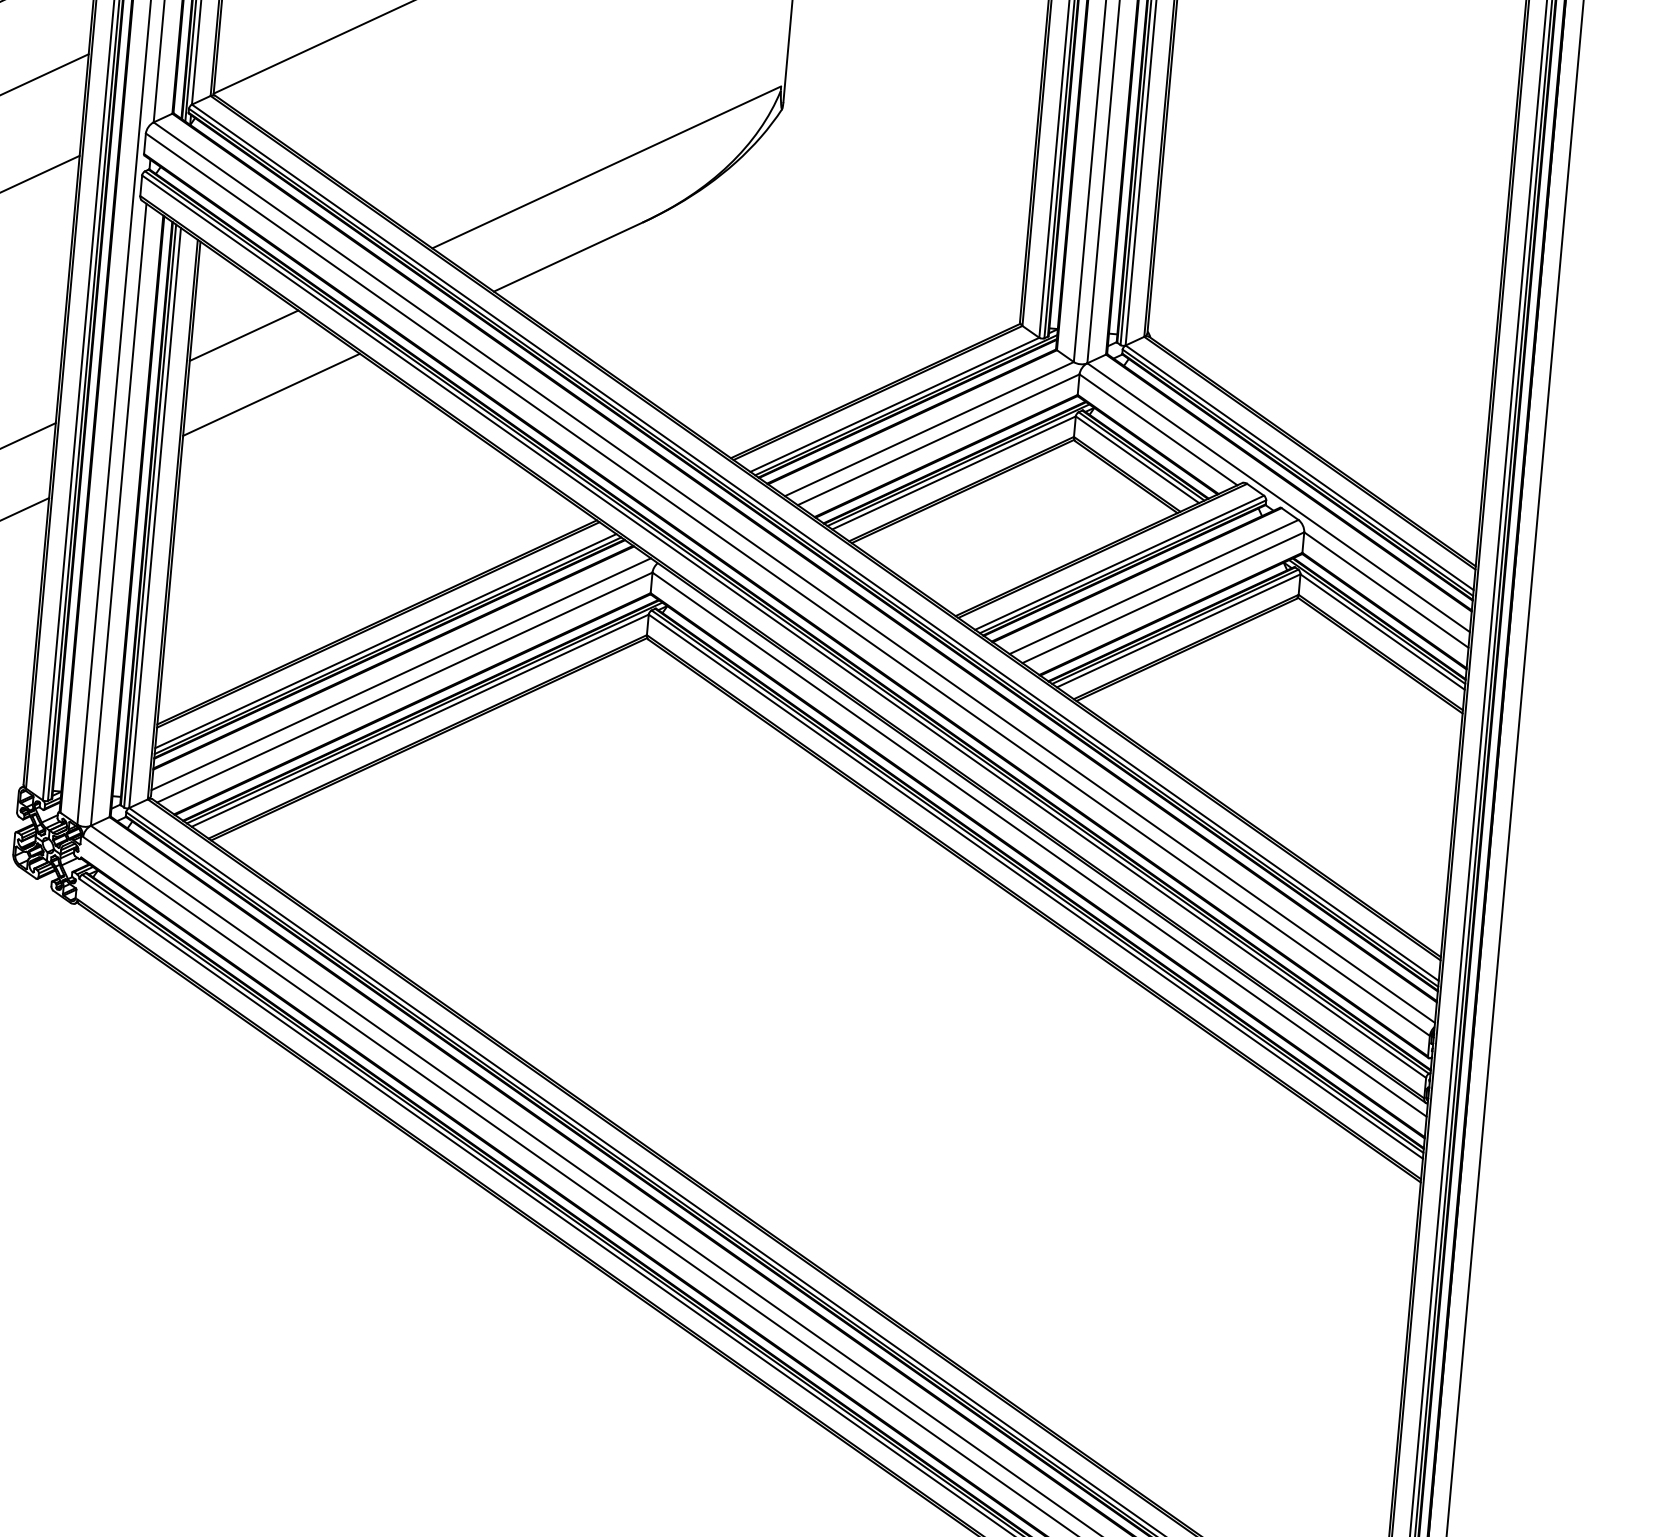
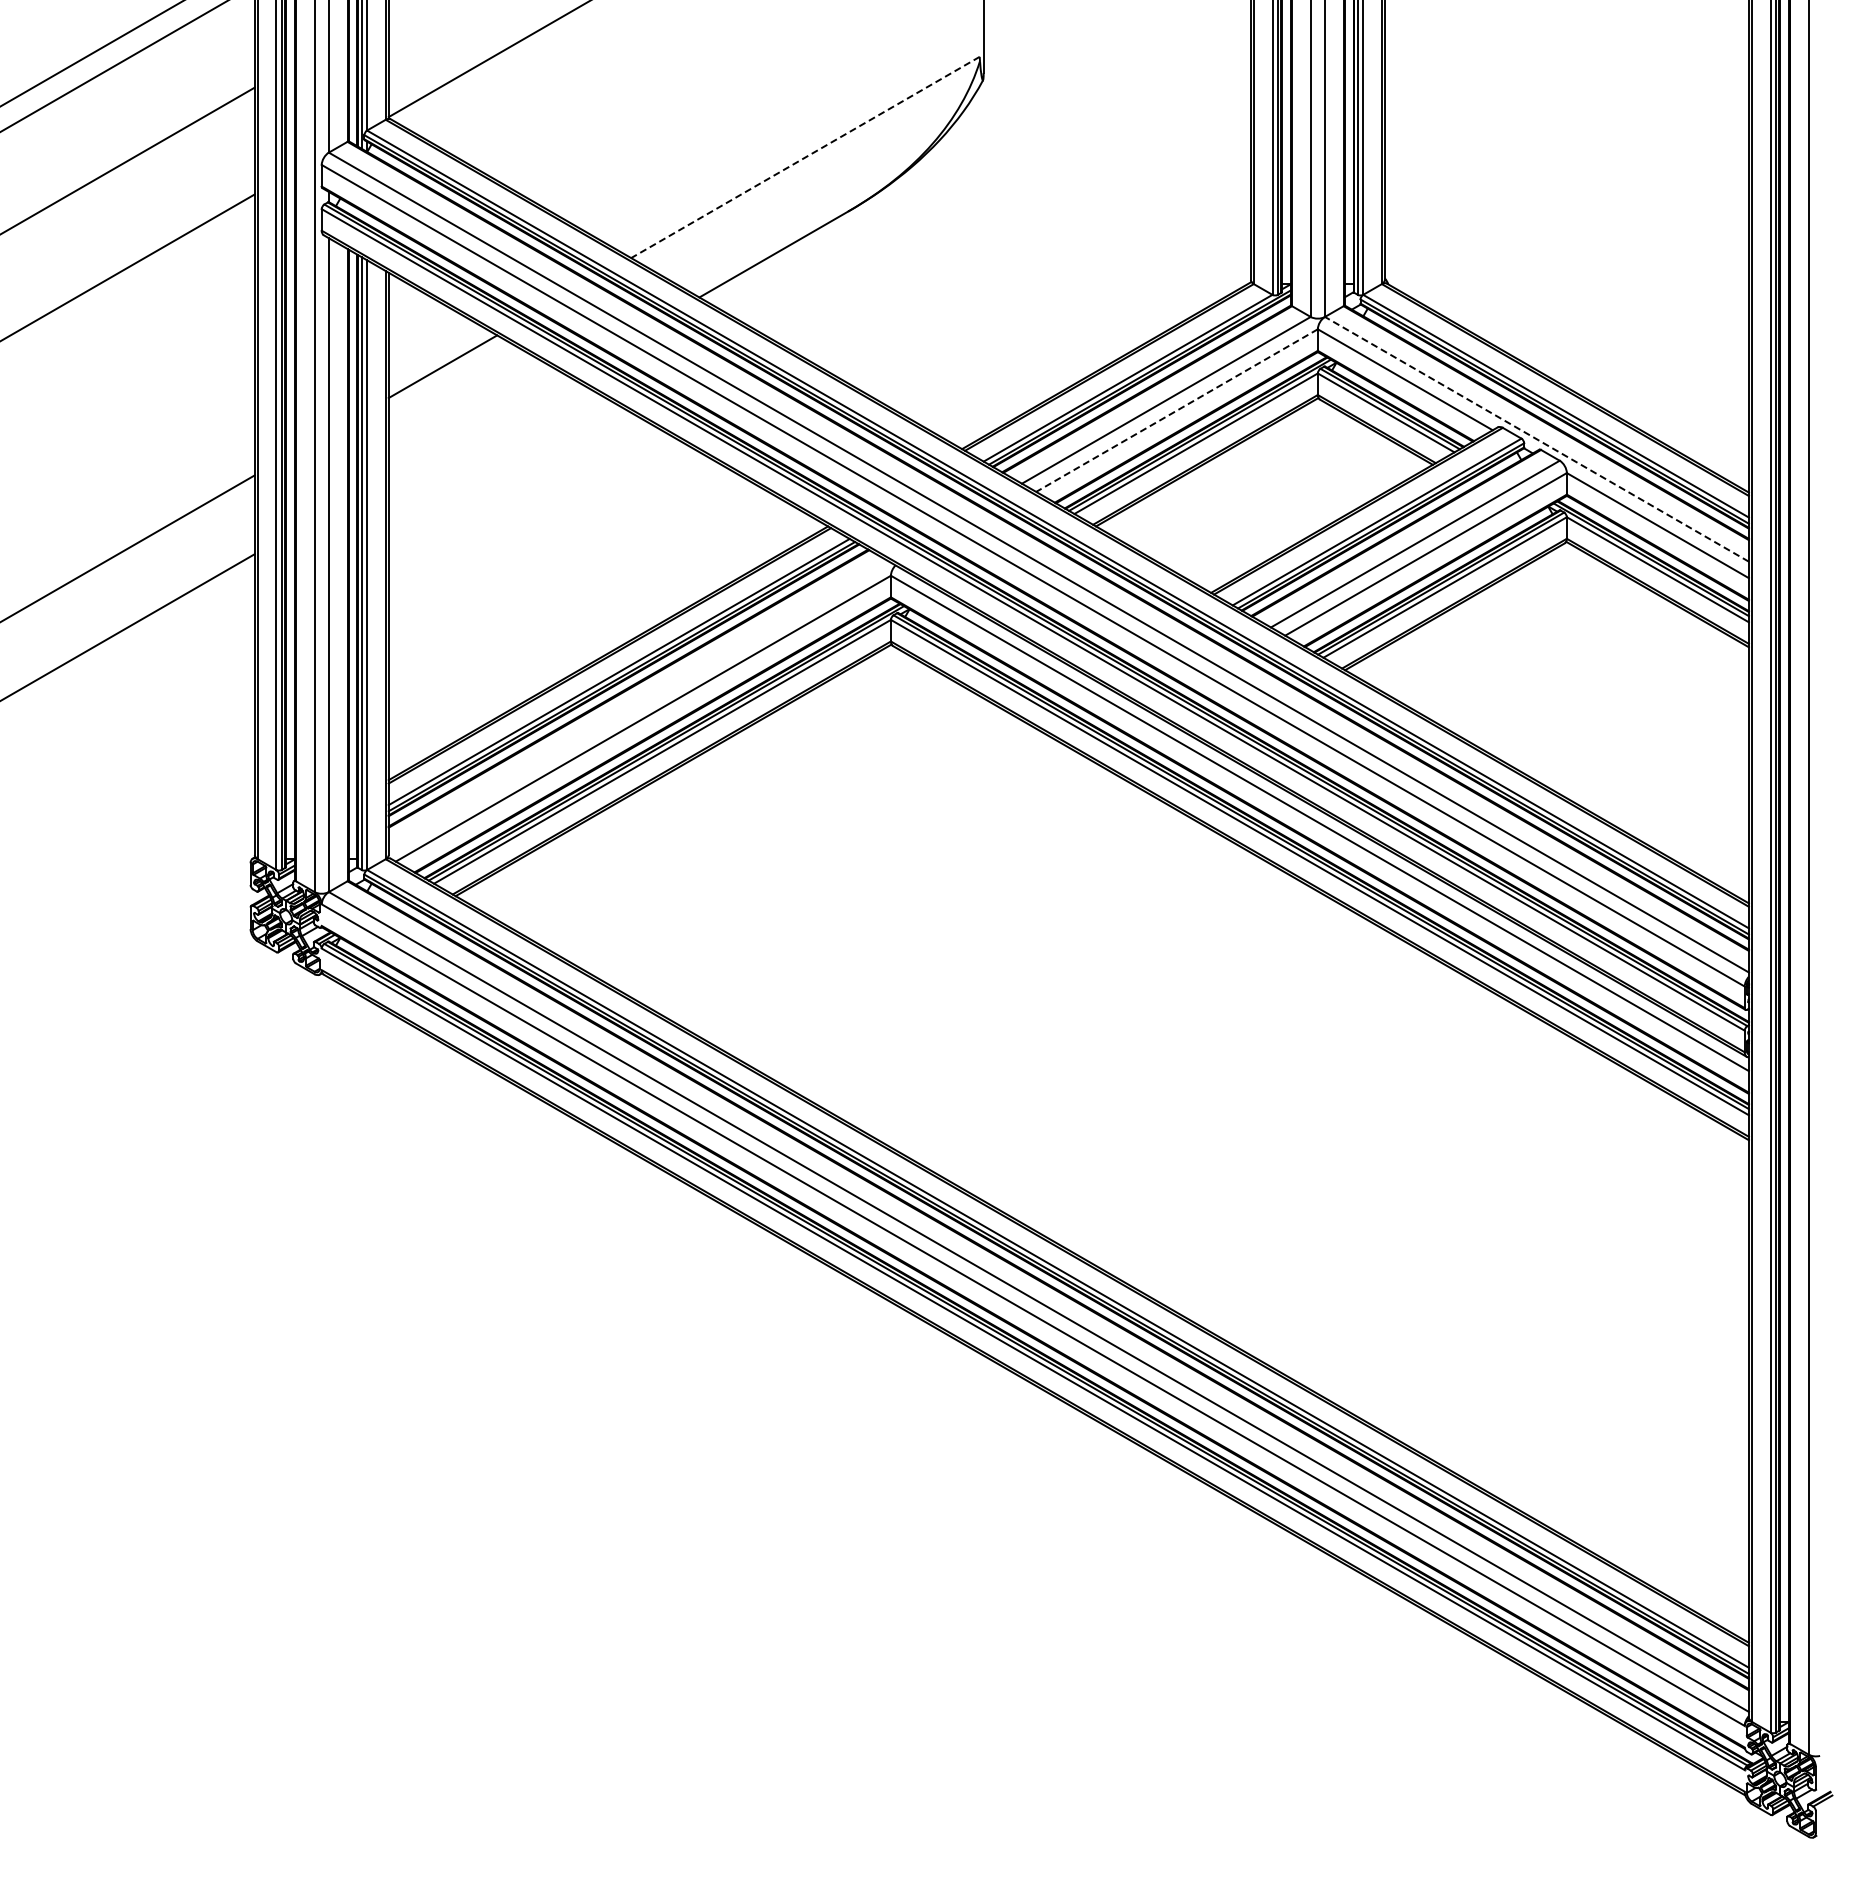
line: (606, 167) -> (805, 157), solid -> dashed
line: (270, 394) -> (476, 425), removed
line: (939, 439) -> (1177, 410), solid -> dashed
line: (1278, 497) -> (1536, 439), solid -> dashed
line: (401, 674) -> (638, 705), removed

